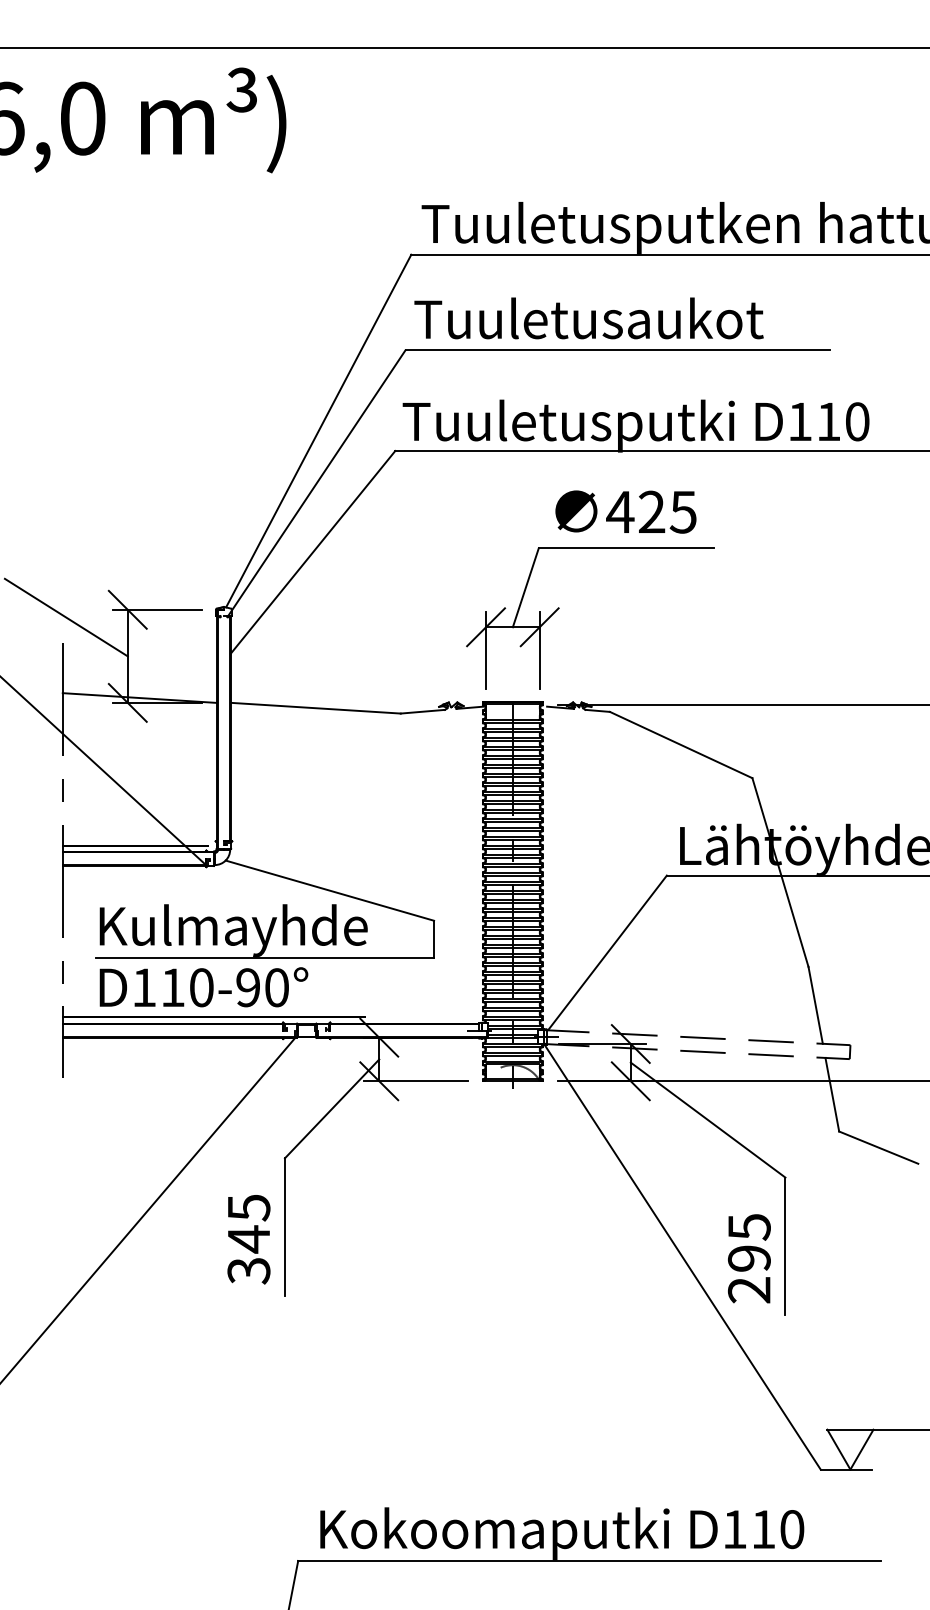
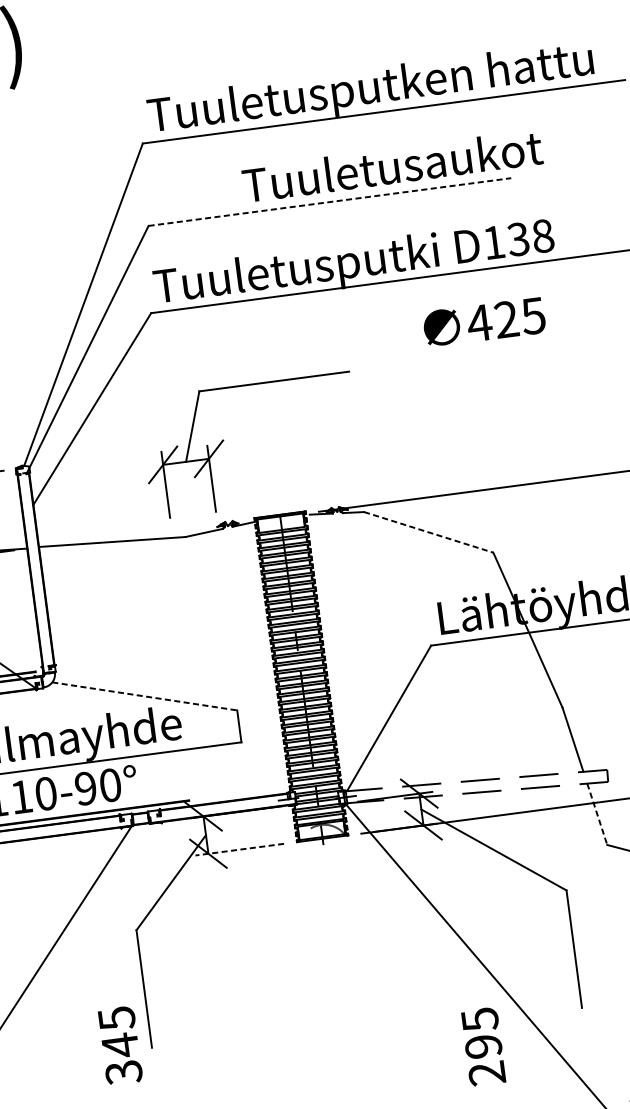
text: (588, 318) -> (392, 166), moved
line: (618, 350) -> (330, 202), solid -> dashed
text: (842, 421) -> (530, 237), D110 -> D138
text: (625, 511) -> (483, 321), moved
part: (559, 608) -> (223, 440), moved
line: (681, 745) -> (429, 532), solid -> dashed
line: (330, 890) -> (145, 696), solid -> dashed
line: (415, 1081) -> (239, 849), solid -> dashed
line: (832, 1095) -> (597, 814), solid -> dashed
text: (248, 1239) -> (119, 1045), moved
text: (749, 1258) -> (483, 1046), moved

